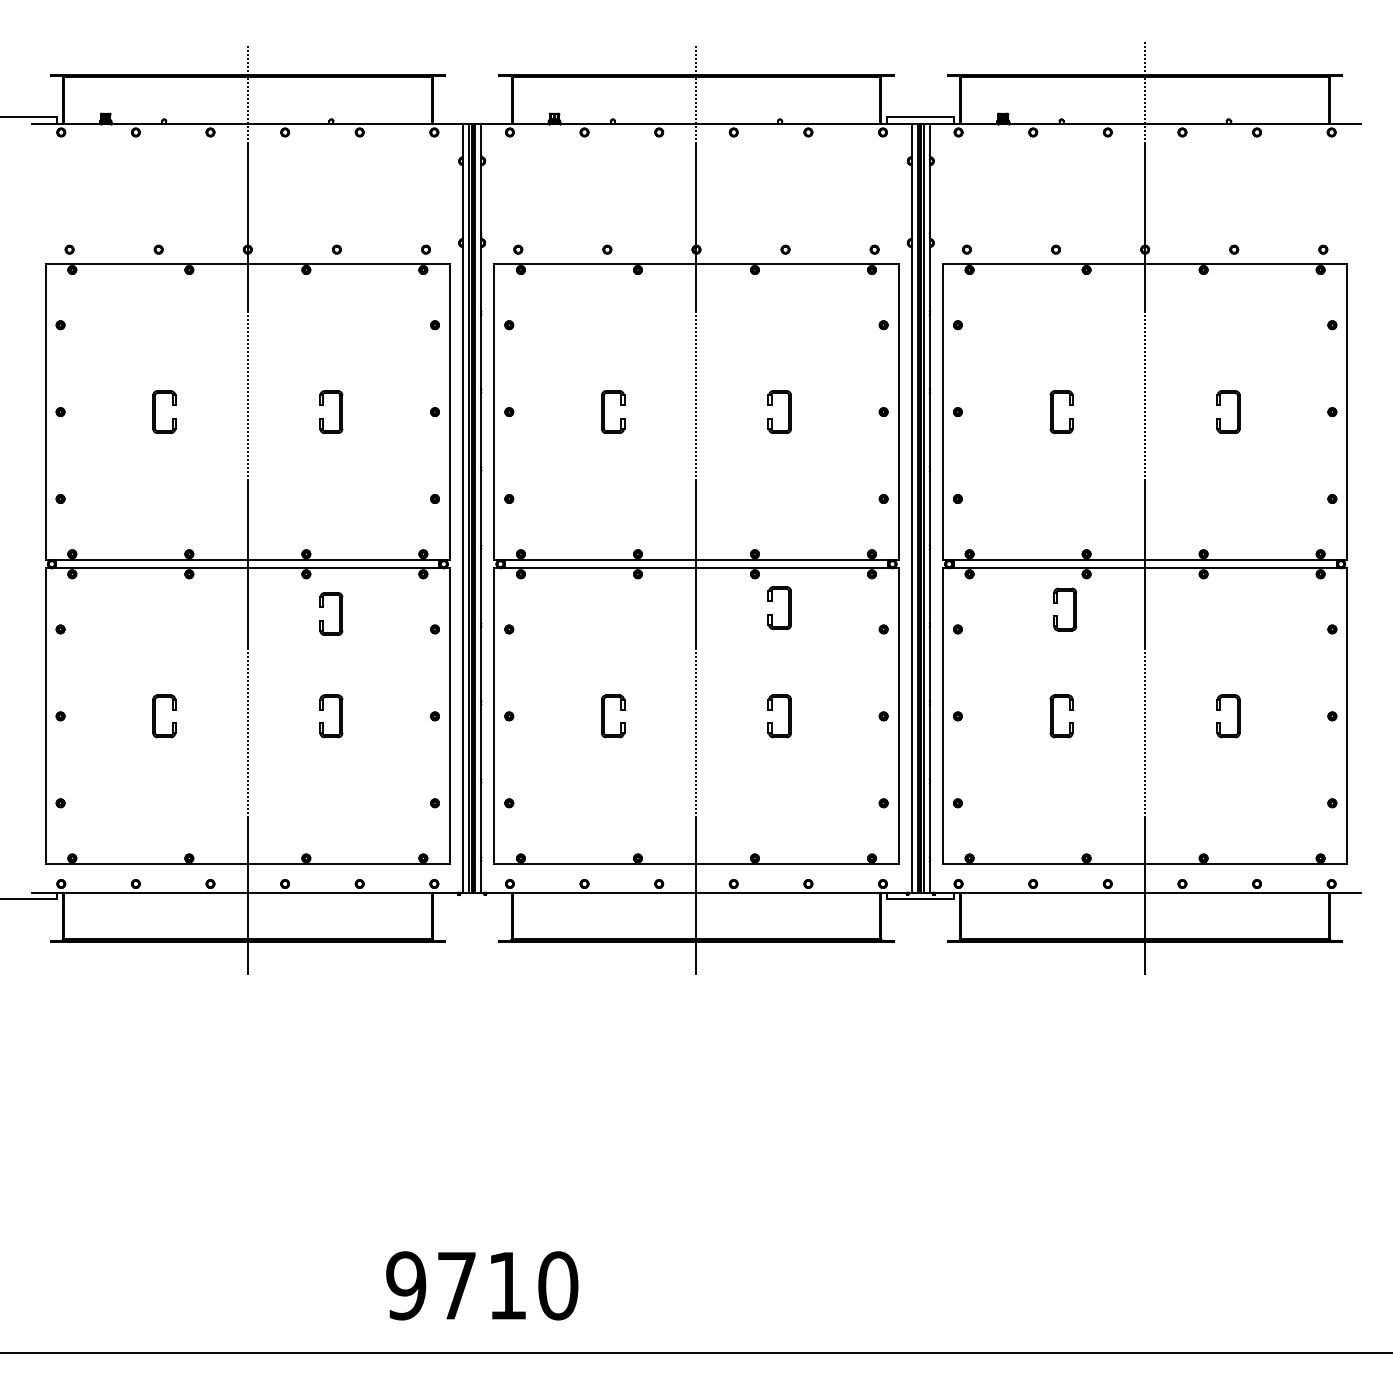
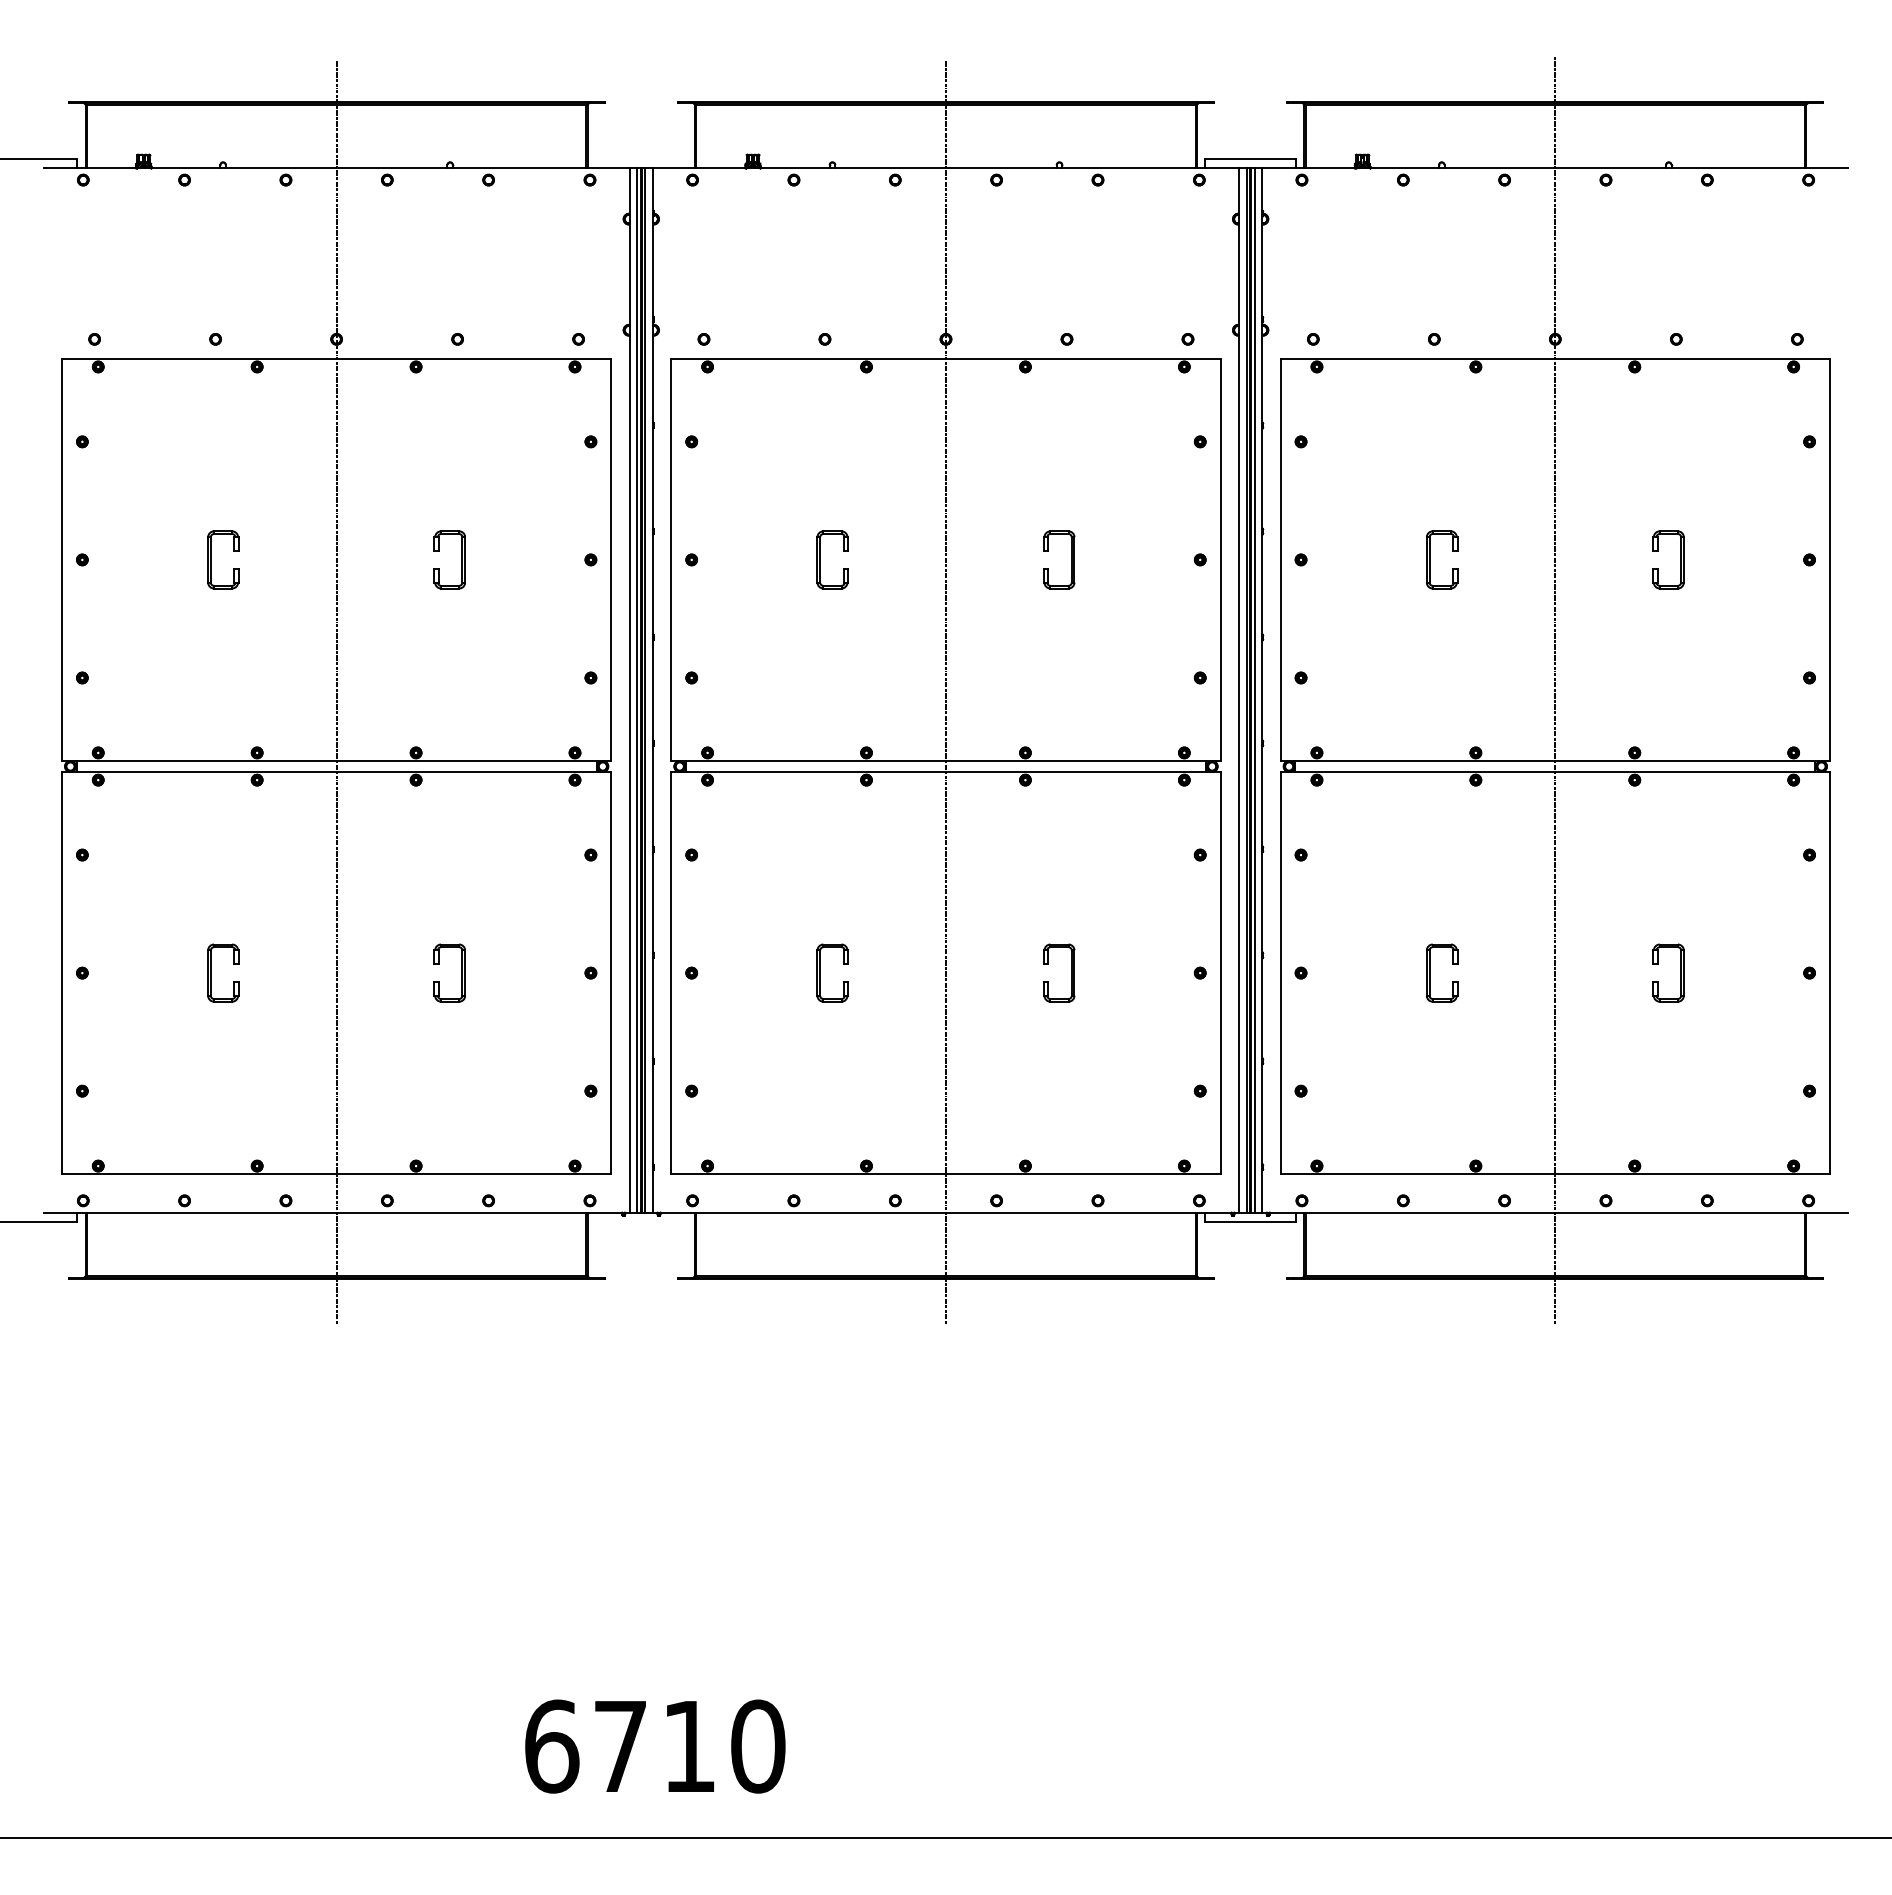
part: (788, 607) -> (1071, 825), removed
part: (1073, 609) -> (1458, 827), removed
part: (339, 613) -> (461, 833), removed
text: (406, 1285) -> (551, 1746), 9710 -> 6710

